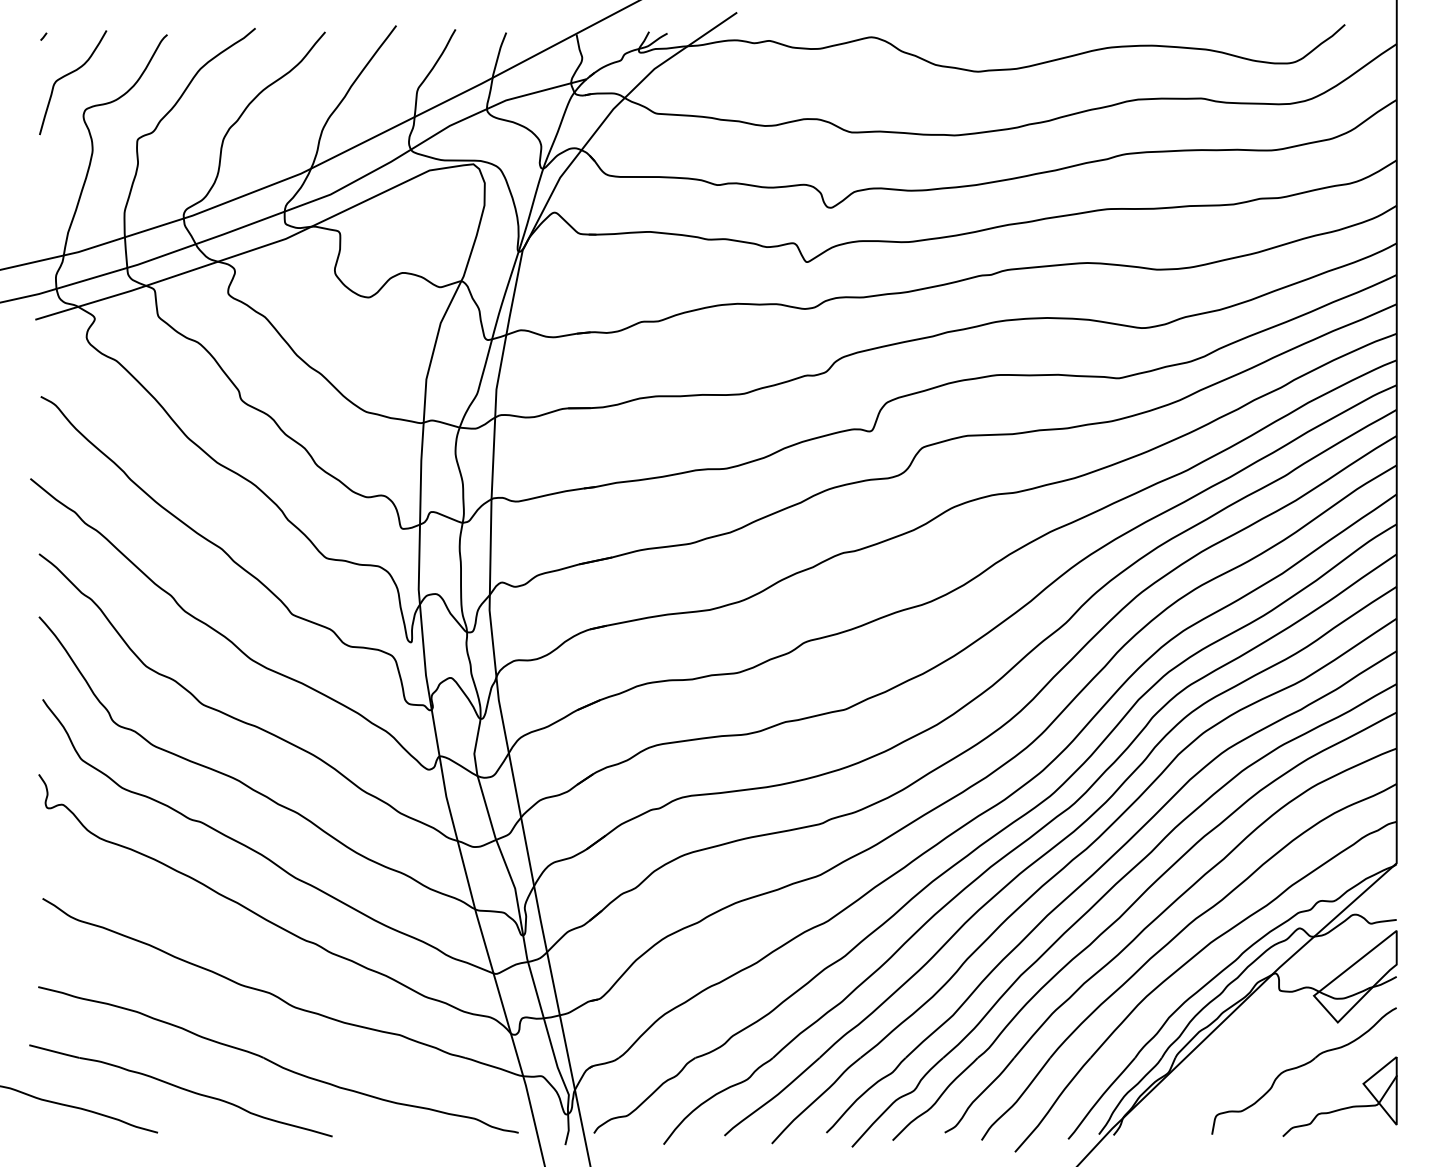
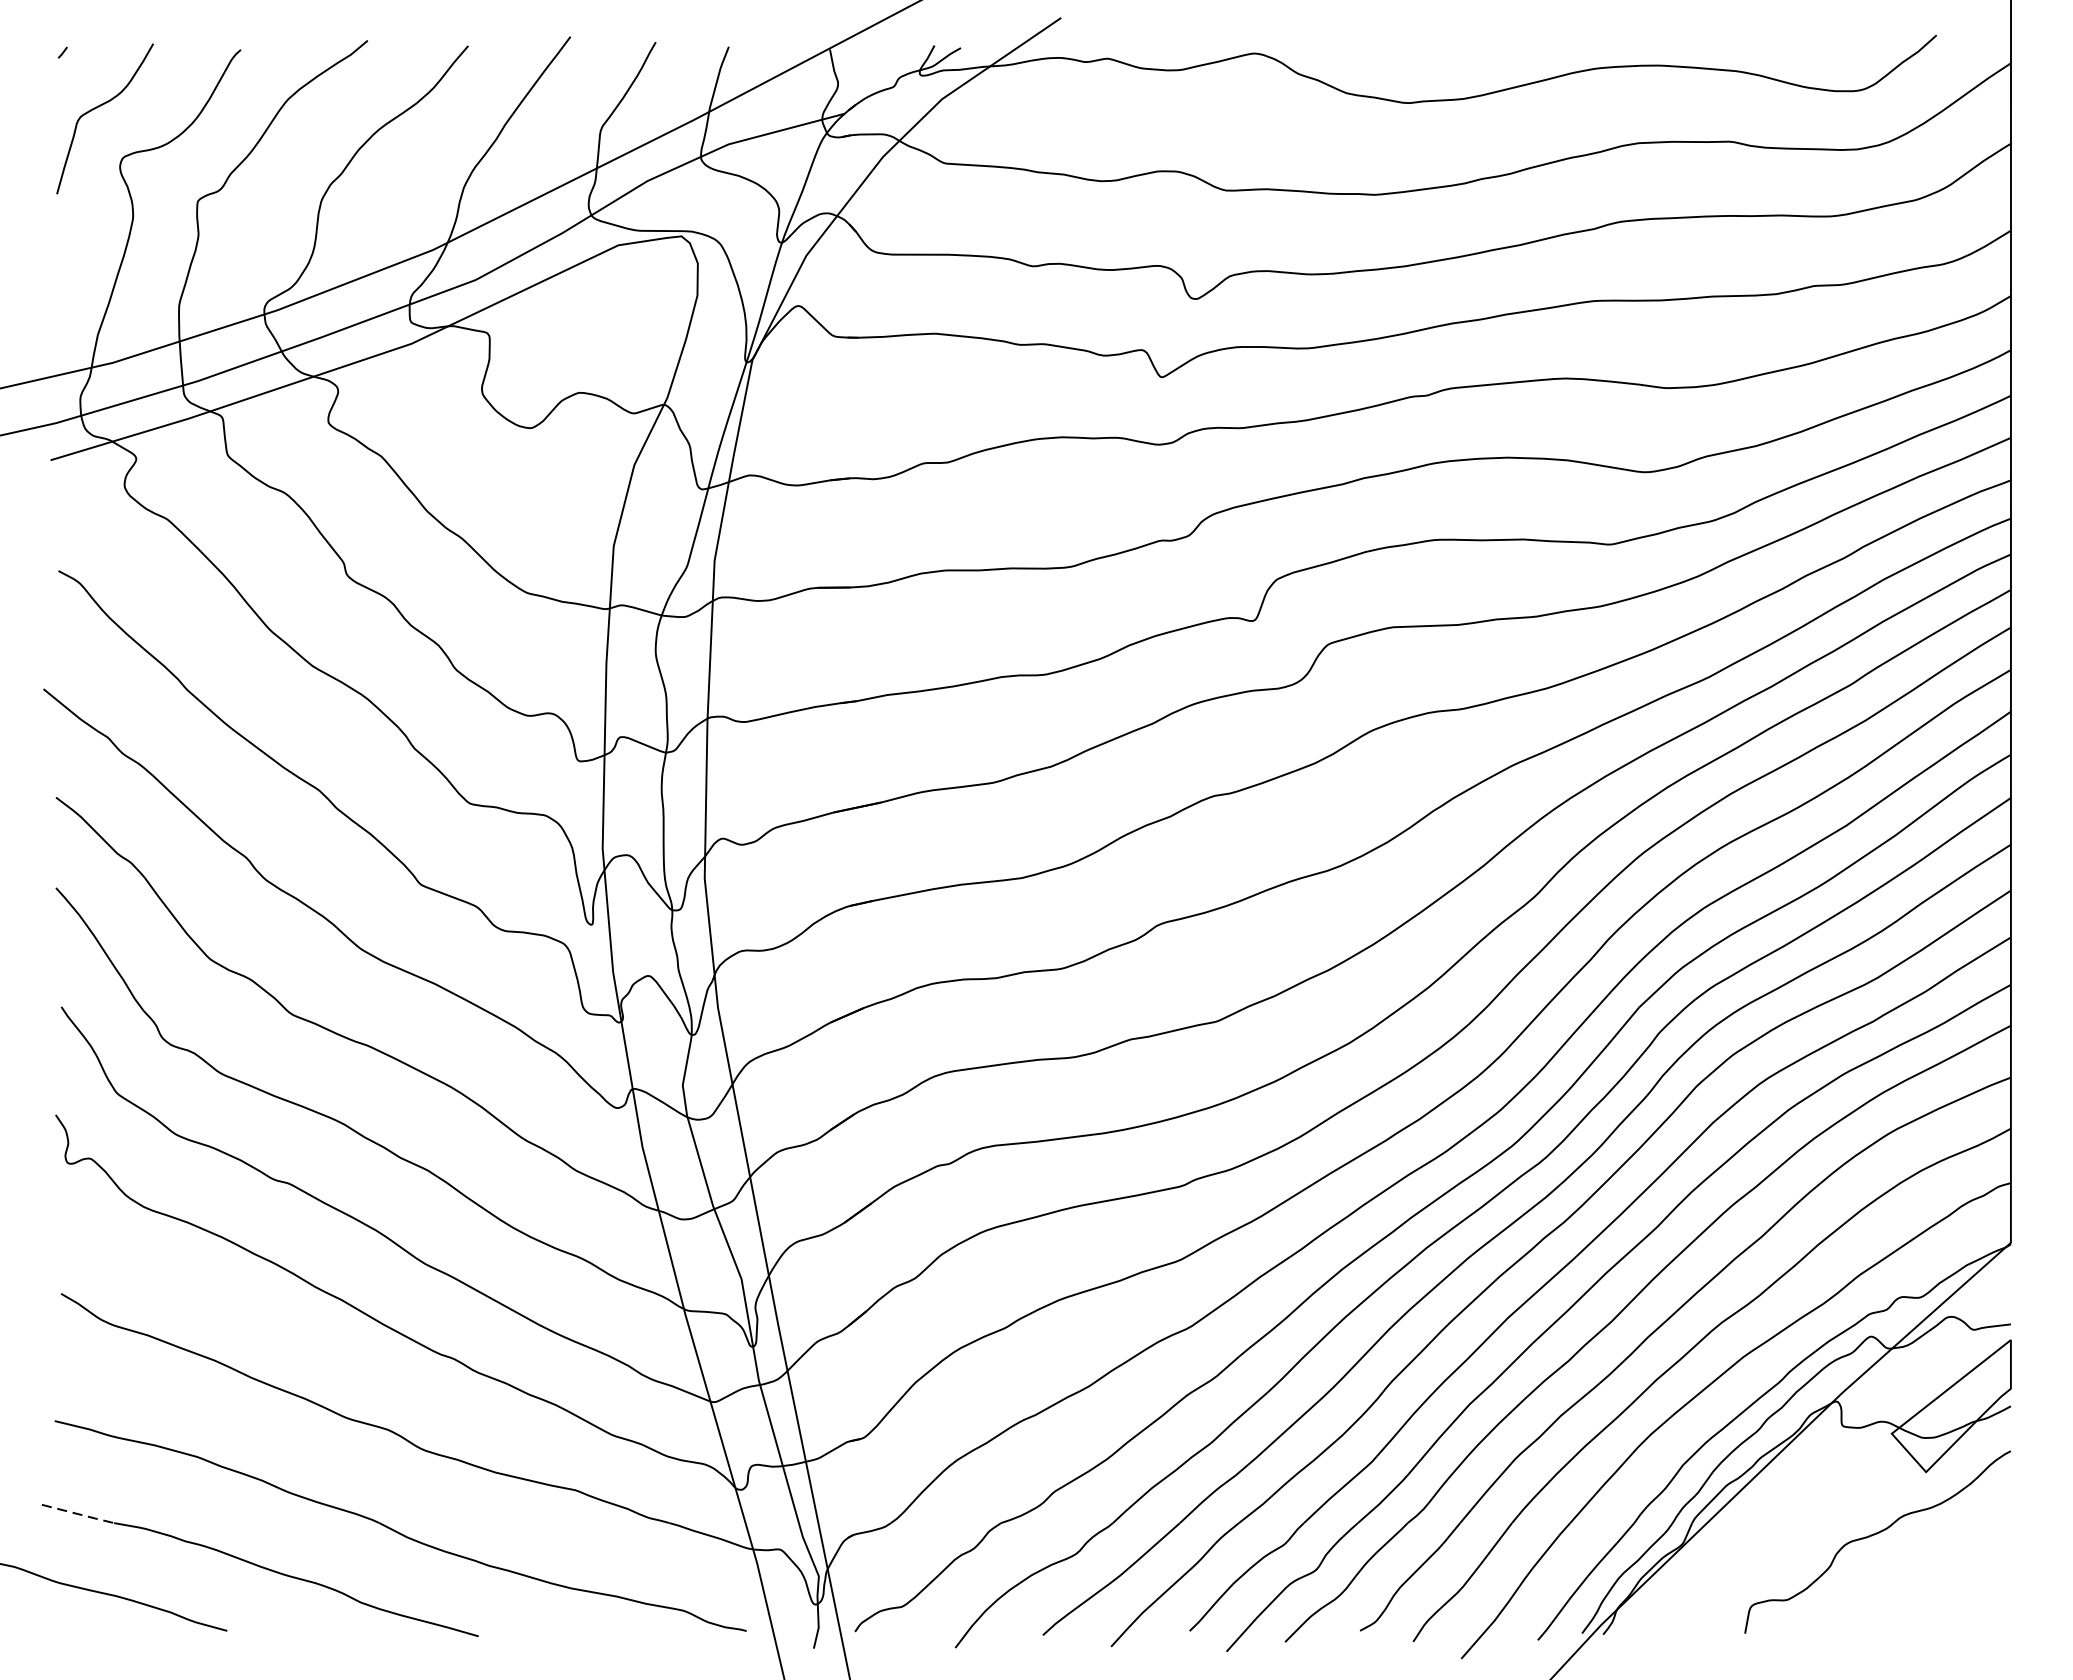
line: (55, 1051) -> (79, 1513), solid -> dashed
part: (1340, 1108) -> (1929, 1595), removed

